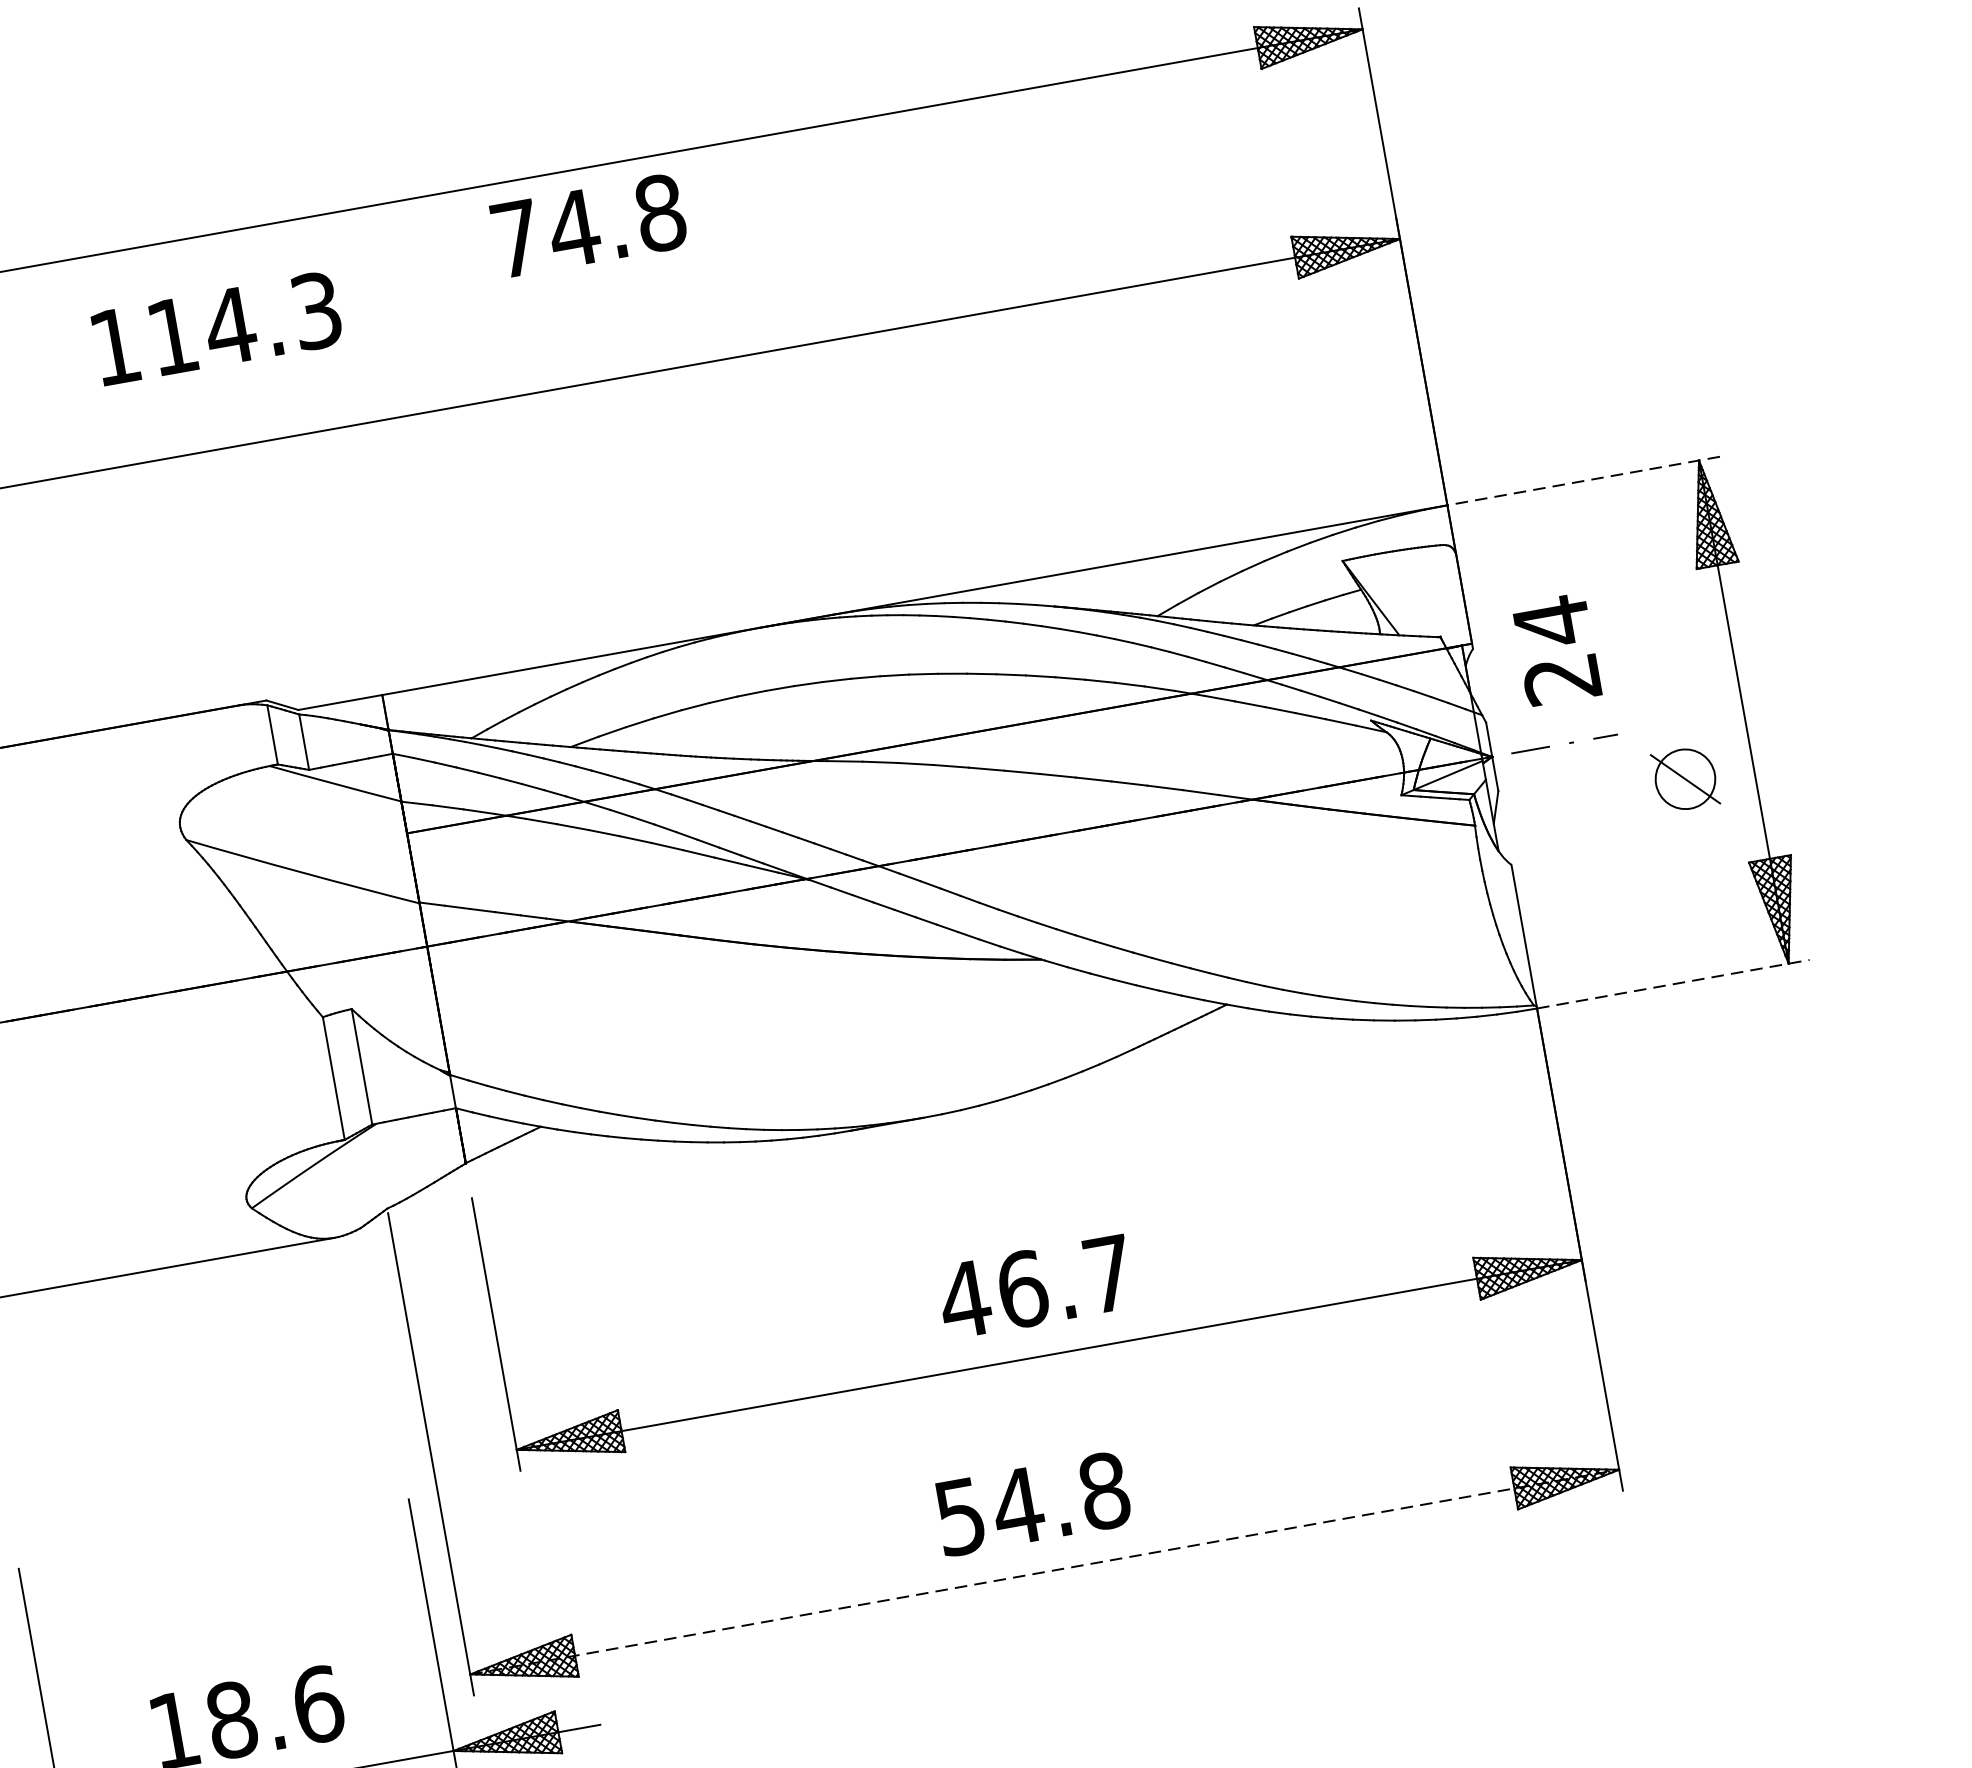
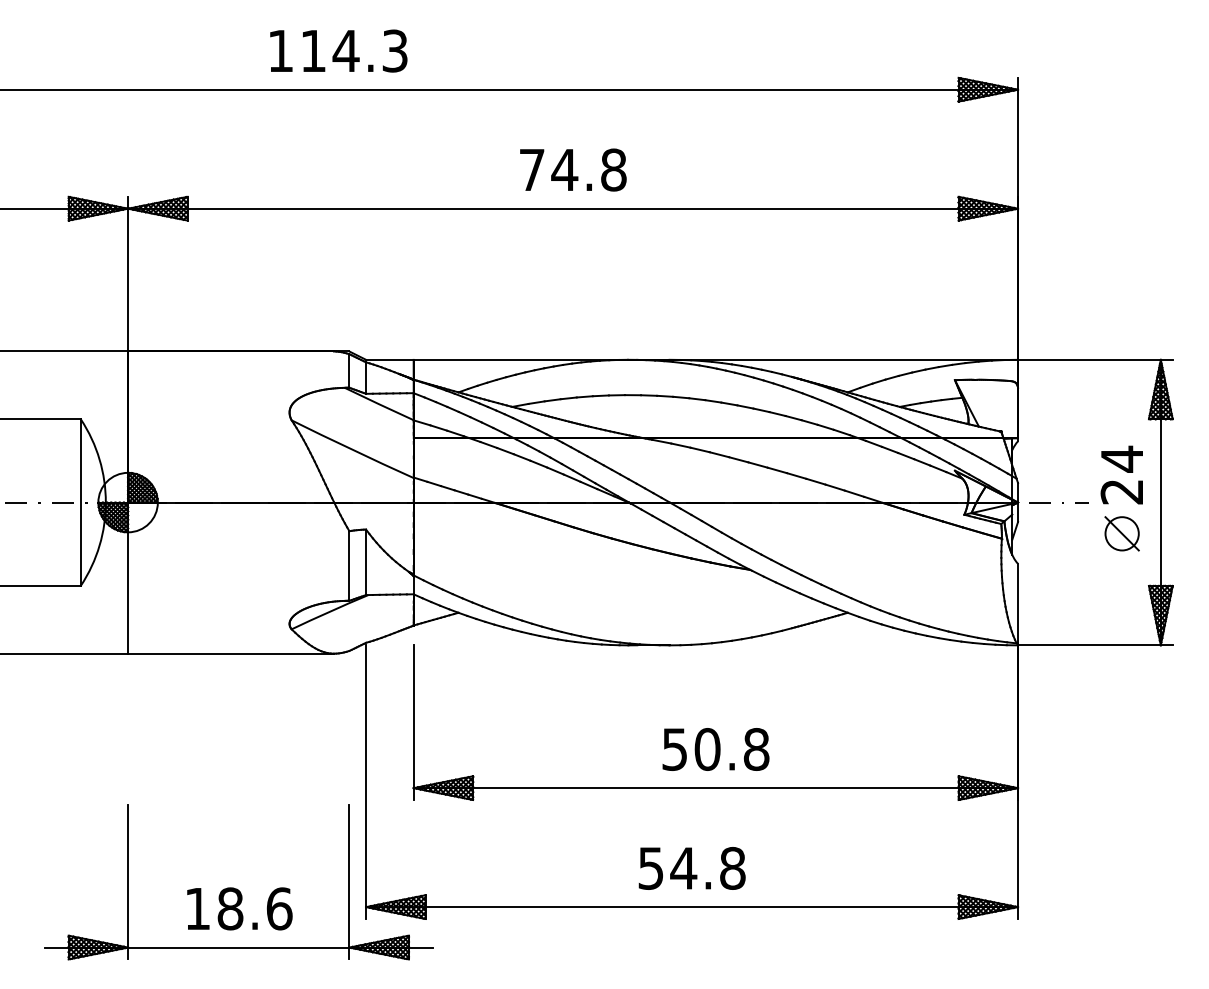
text: (589, 224) -> (573, 169), moved
text: (216, 327) -> (338, 50), moved
line: (1582, 480) -> (1094, 359), dashed -> solid
text: (1555, 649) -> (1121, 474), moved
line: (1673, 984) -> (1095, 645), dashed -> solid
text: (1036, 1286) -> (715, 749), 46.7 -> 50.8
line: (1045, 1572) -> (692, 907), dashed -> solid

